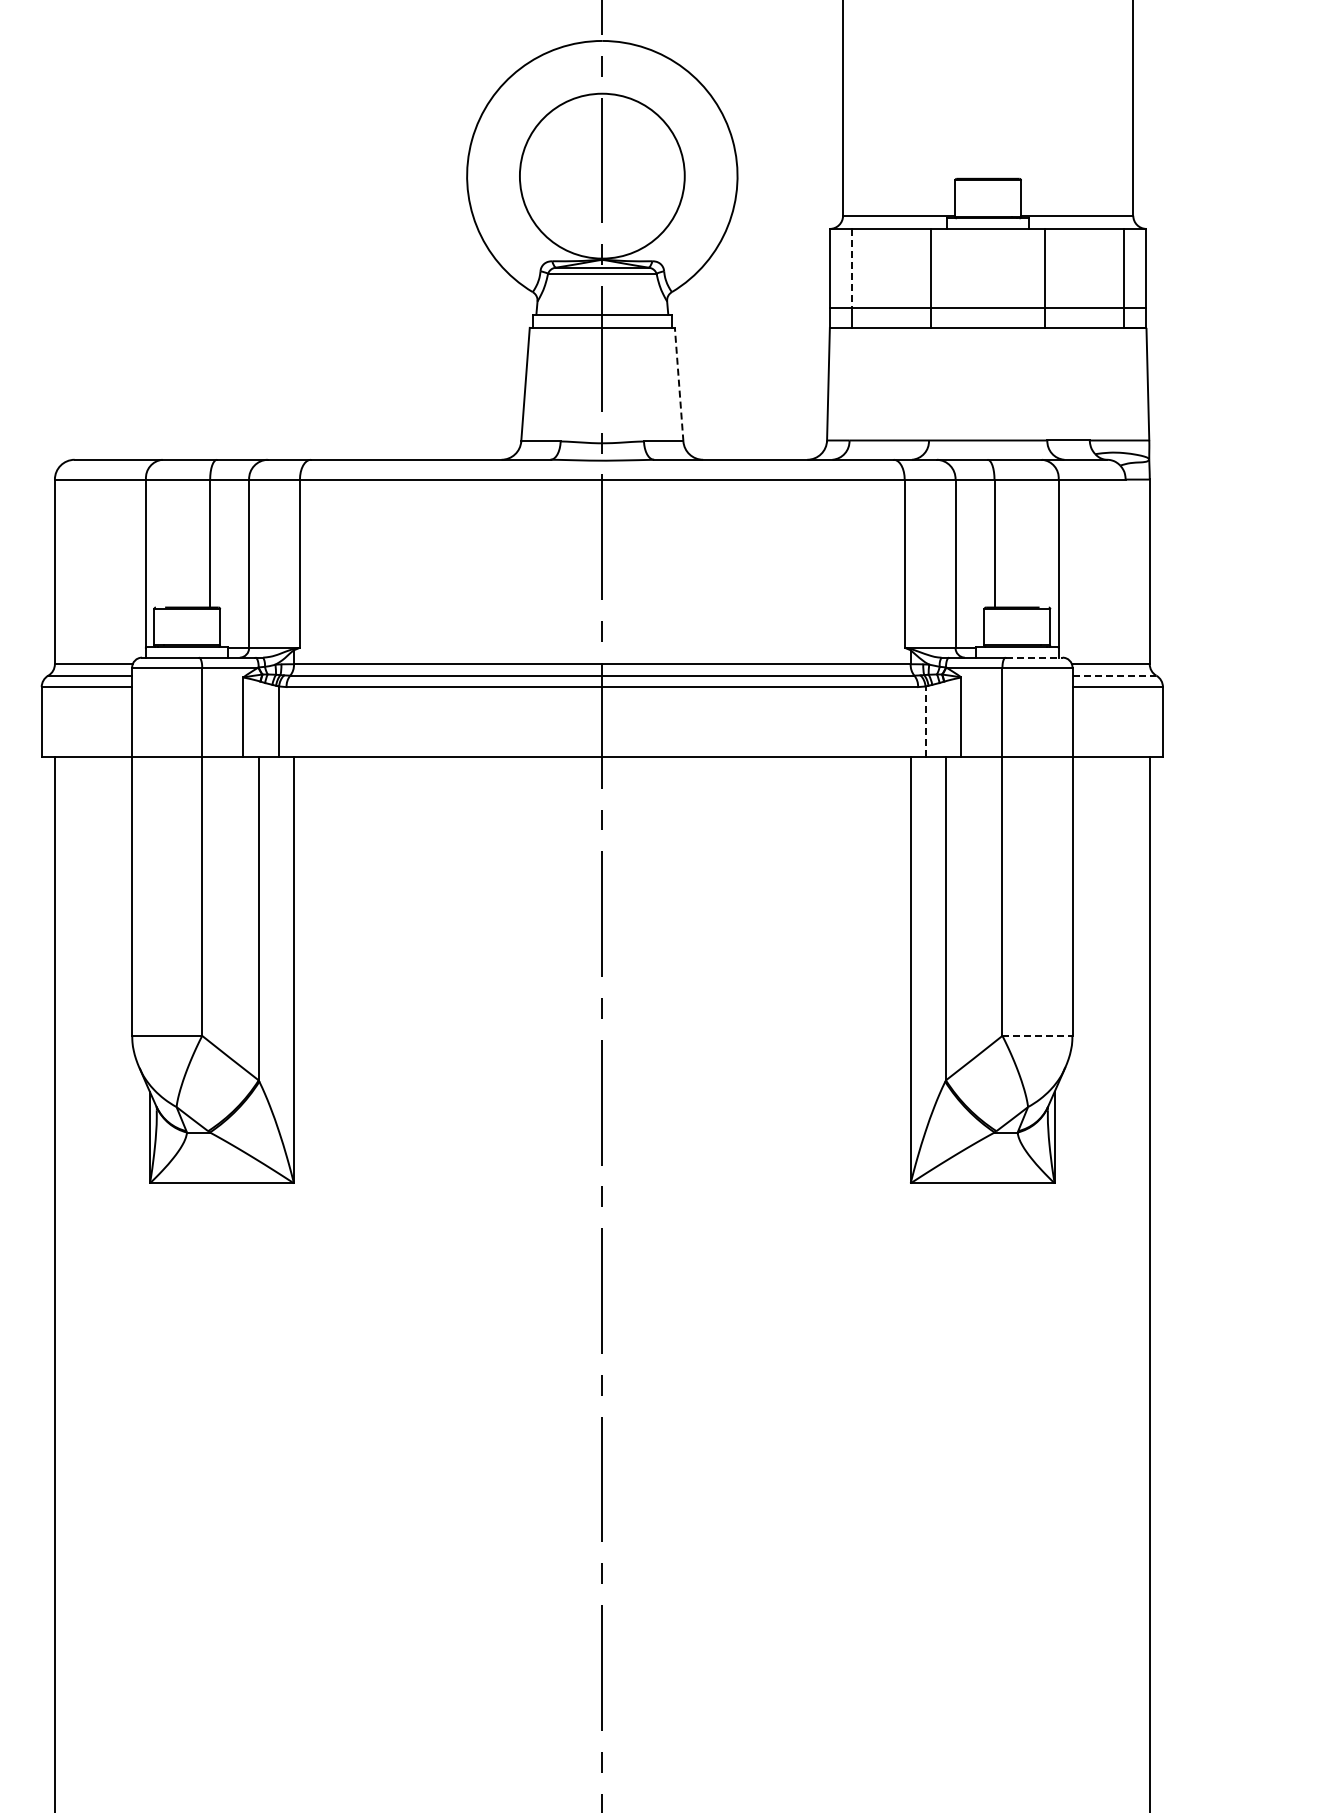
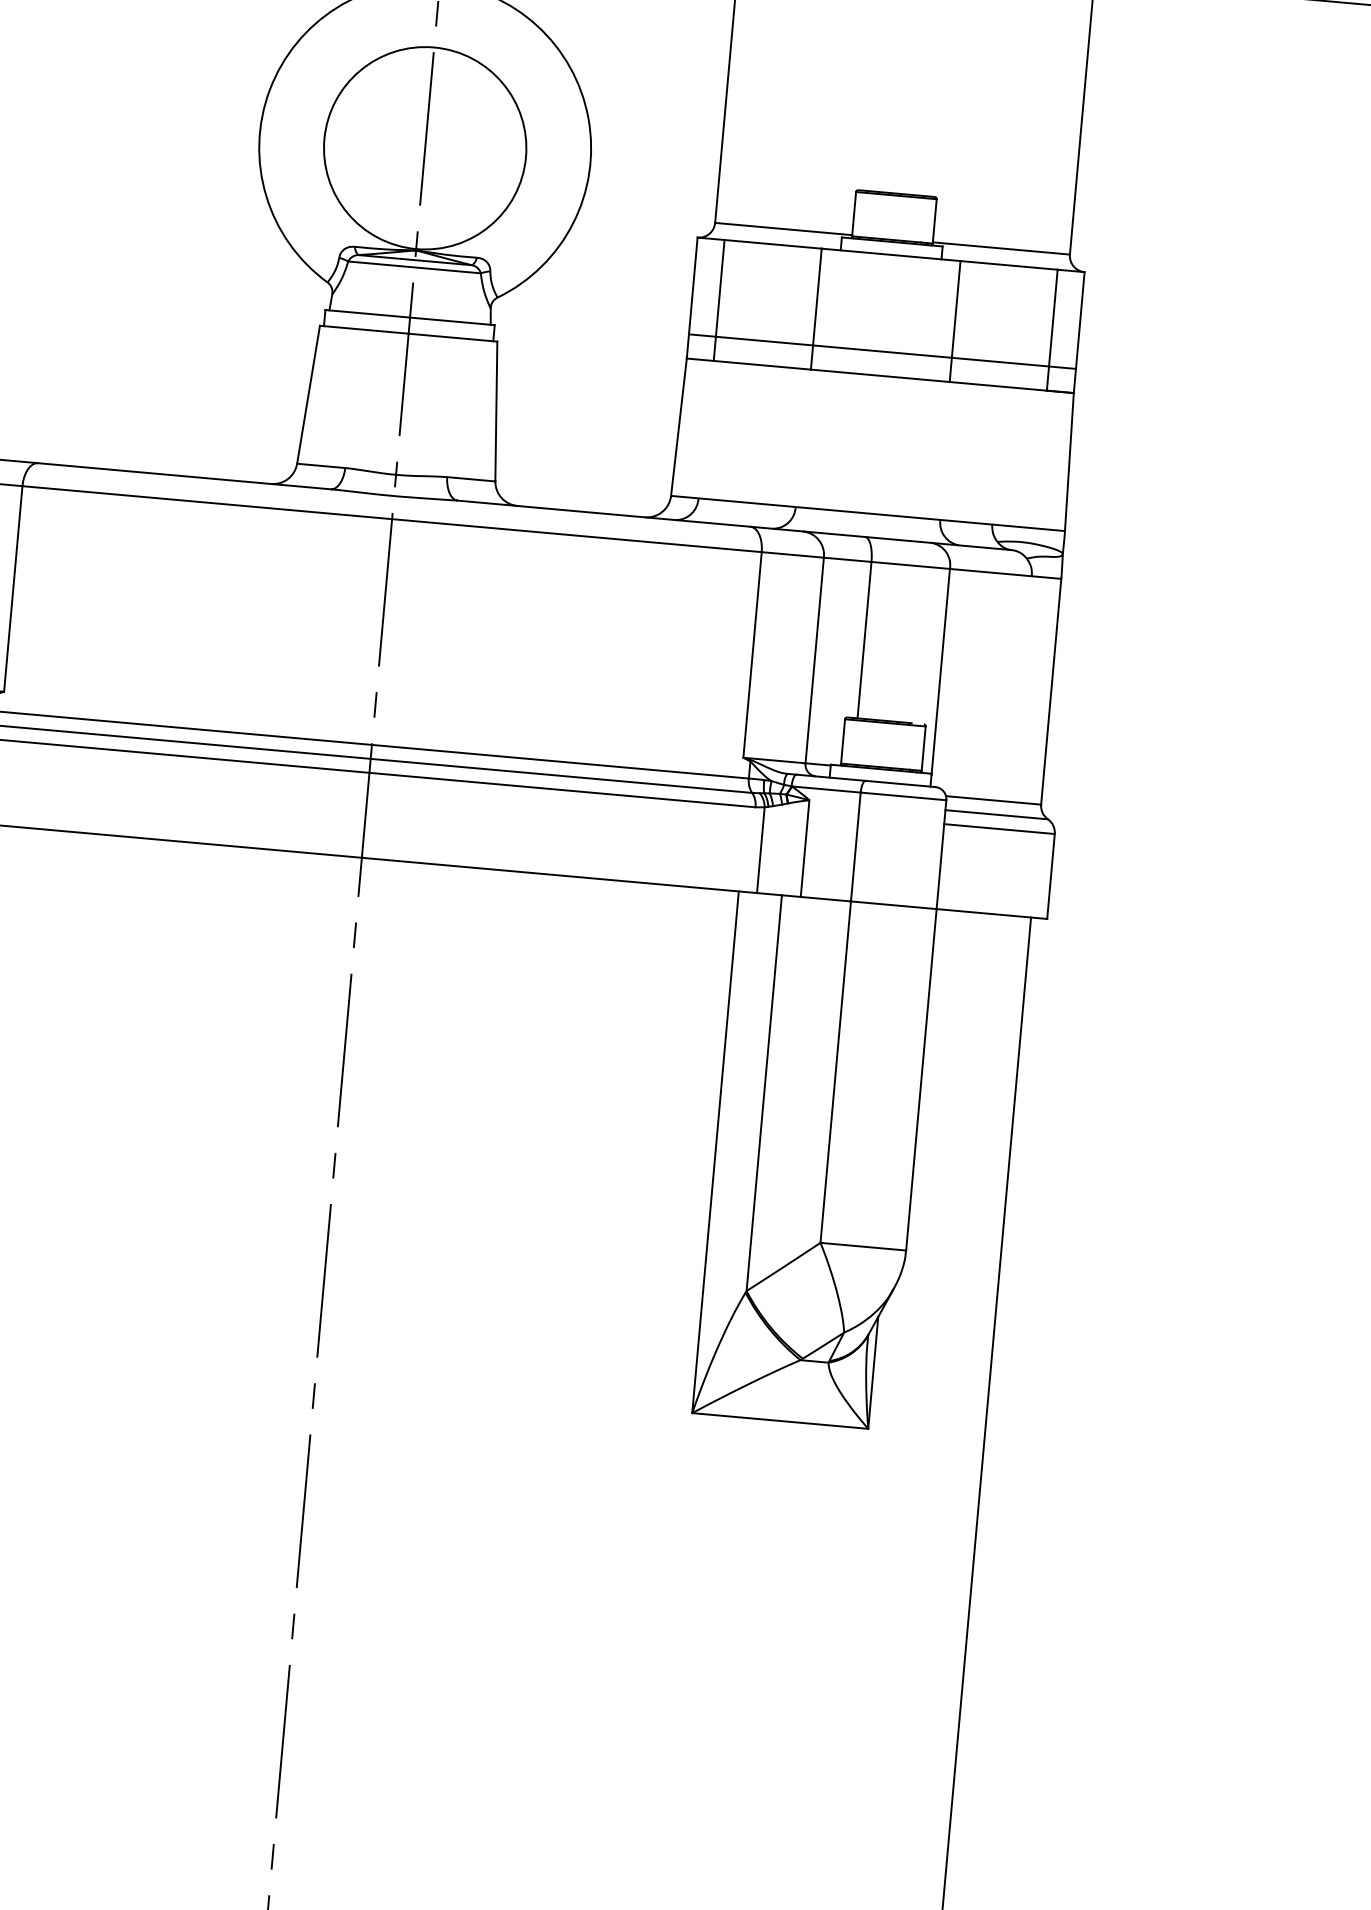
line: (851, 268) -> (719, 288), dashed -> solid
line: (679, 384) -> (496, 411), dashed -> solid
line: (1034, 657) -> (900, 783), dashed -> solid
line: (1114, 675) -> (996, 814), dashed -> solid
line: (925, 721) -> (760, 850), dashed -> solid
line: (1037, 1035) -> (863, 1246), dashed -> solid

